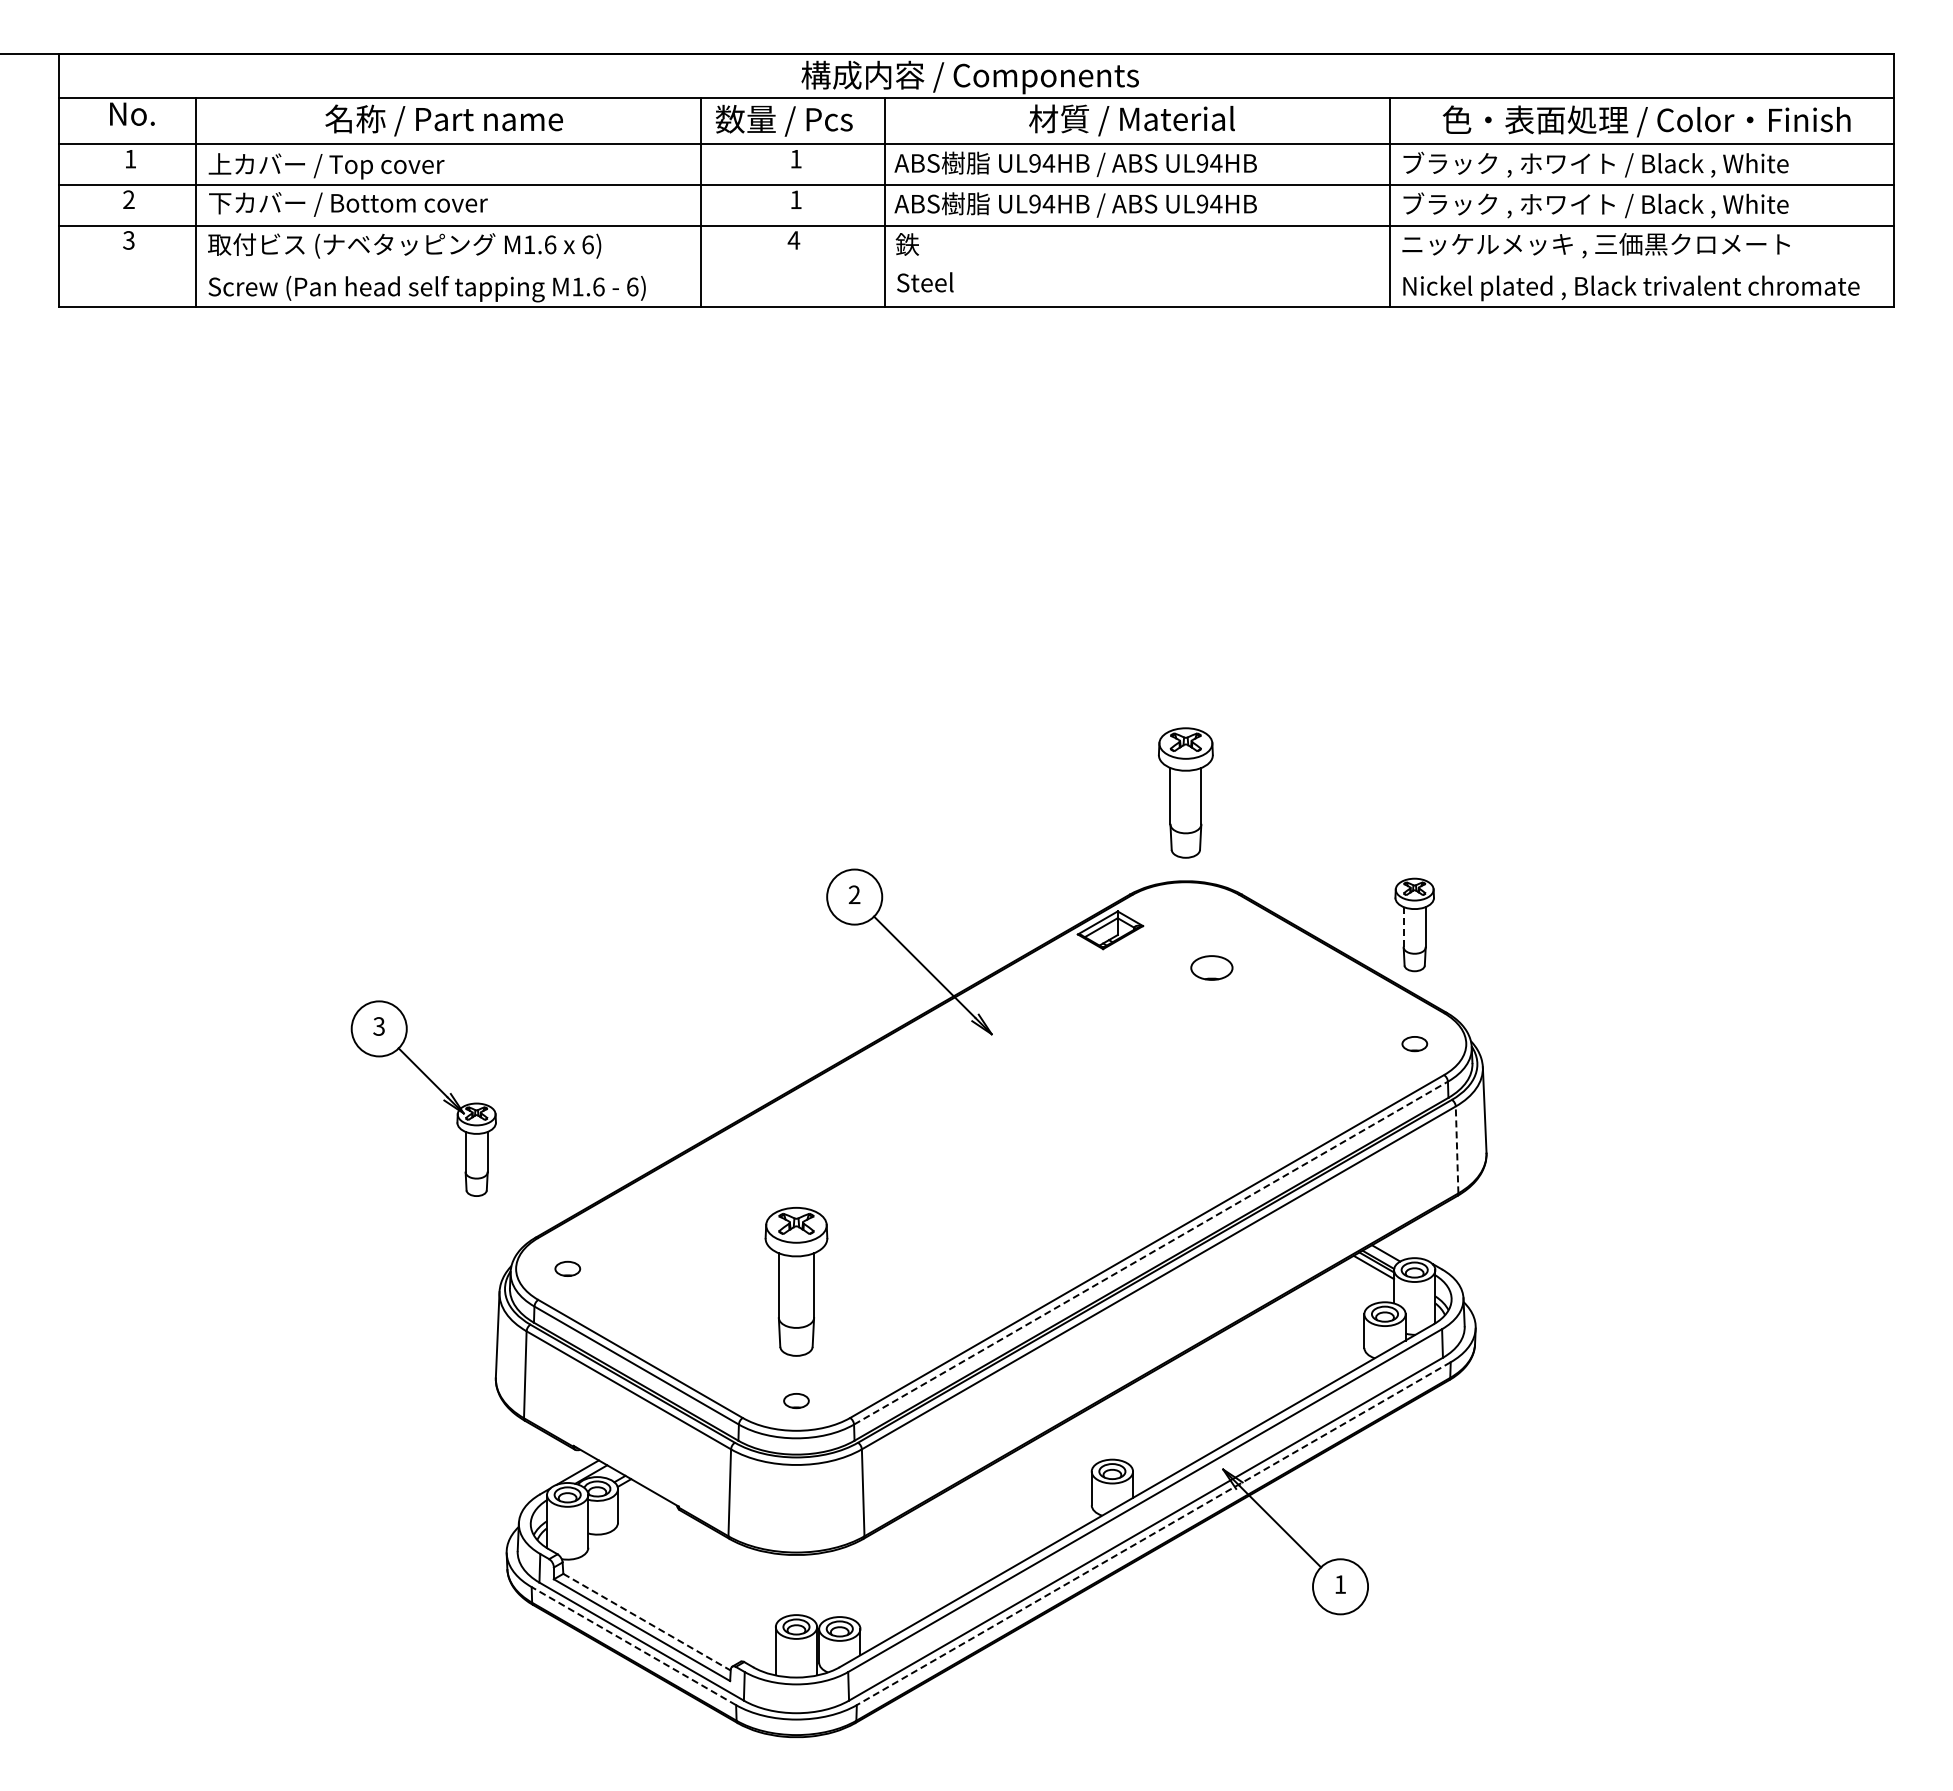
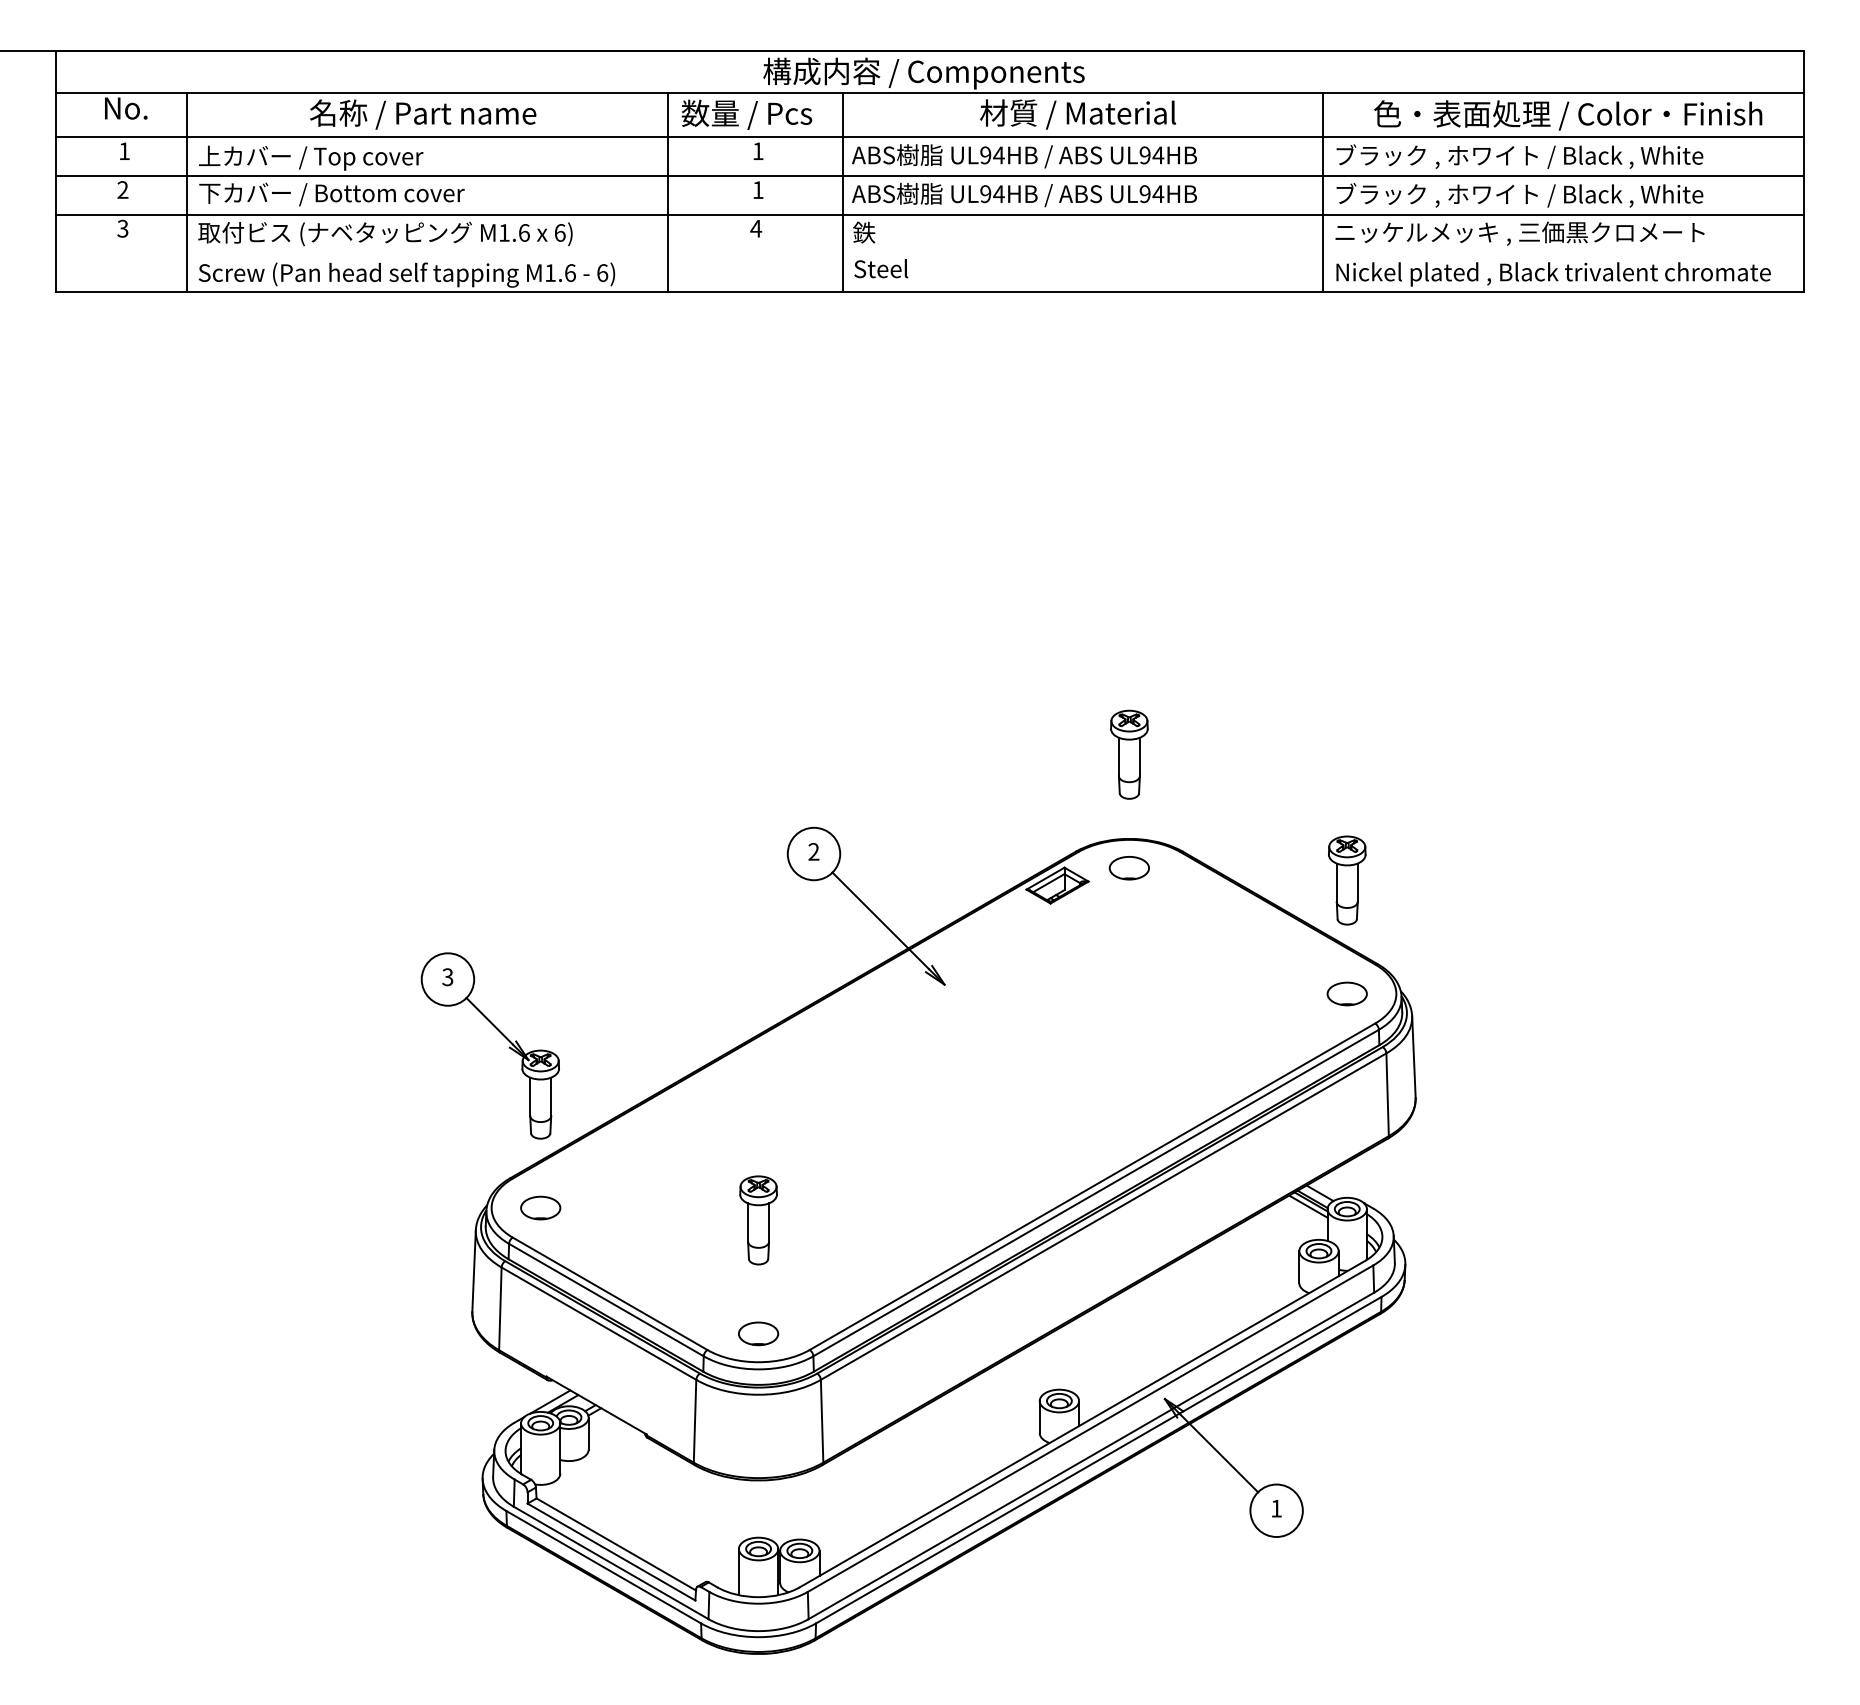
part: (1185, 792) -> (1129, 754), size x0.71
line: (1403, 927) -> (1336, 882), dashed -> solid
part: (1211, 967) -> (1129, 867), moved
part: (1414, 1043) -> (1347, 993), size x1.67
part: (435, 1086) -> (501, 1034), moved
line: (1457, 1149) -> (1388, 1094), dashed -> solid
line: (1151, 1253) -> (1096, 1193), dashed -> solid
part: (567, 1268) -> (540, 1207), size x1.67
part: (796, 1281) -> (758, 1220), size x0.62
part: (796, 1400) -> (758, 1333), size x1.67
line: (1153, 1533) -> (1098, 1460), dashed -> solid
line: (647, 1622) -> (616, 1544), dashed -> solid
line: (633, 1645) -> (603, 1566), dashed -> solid

